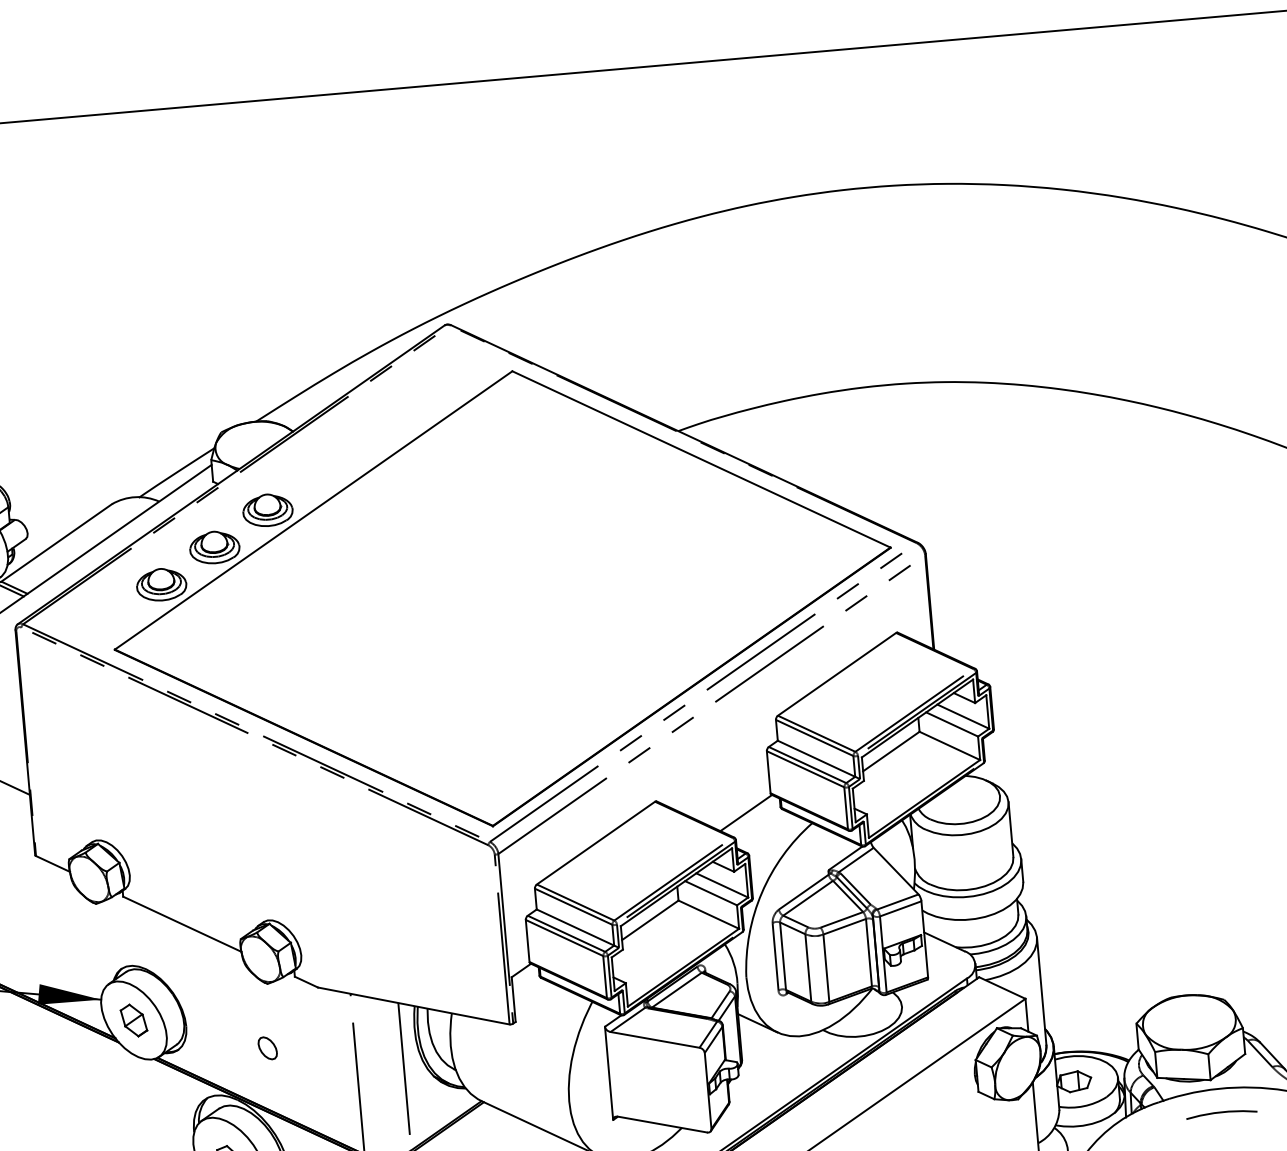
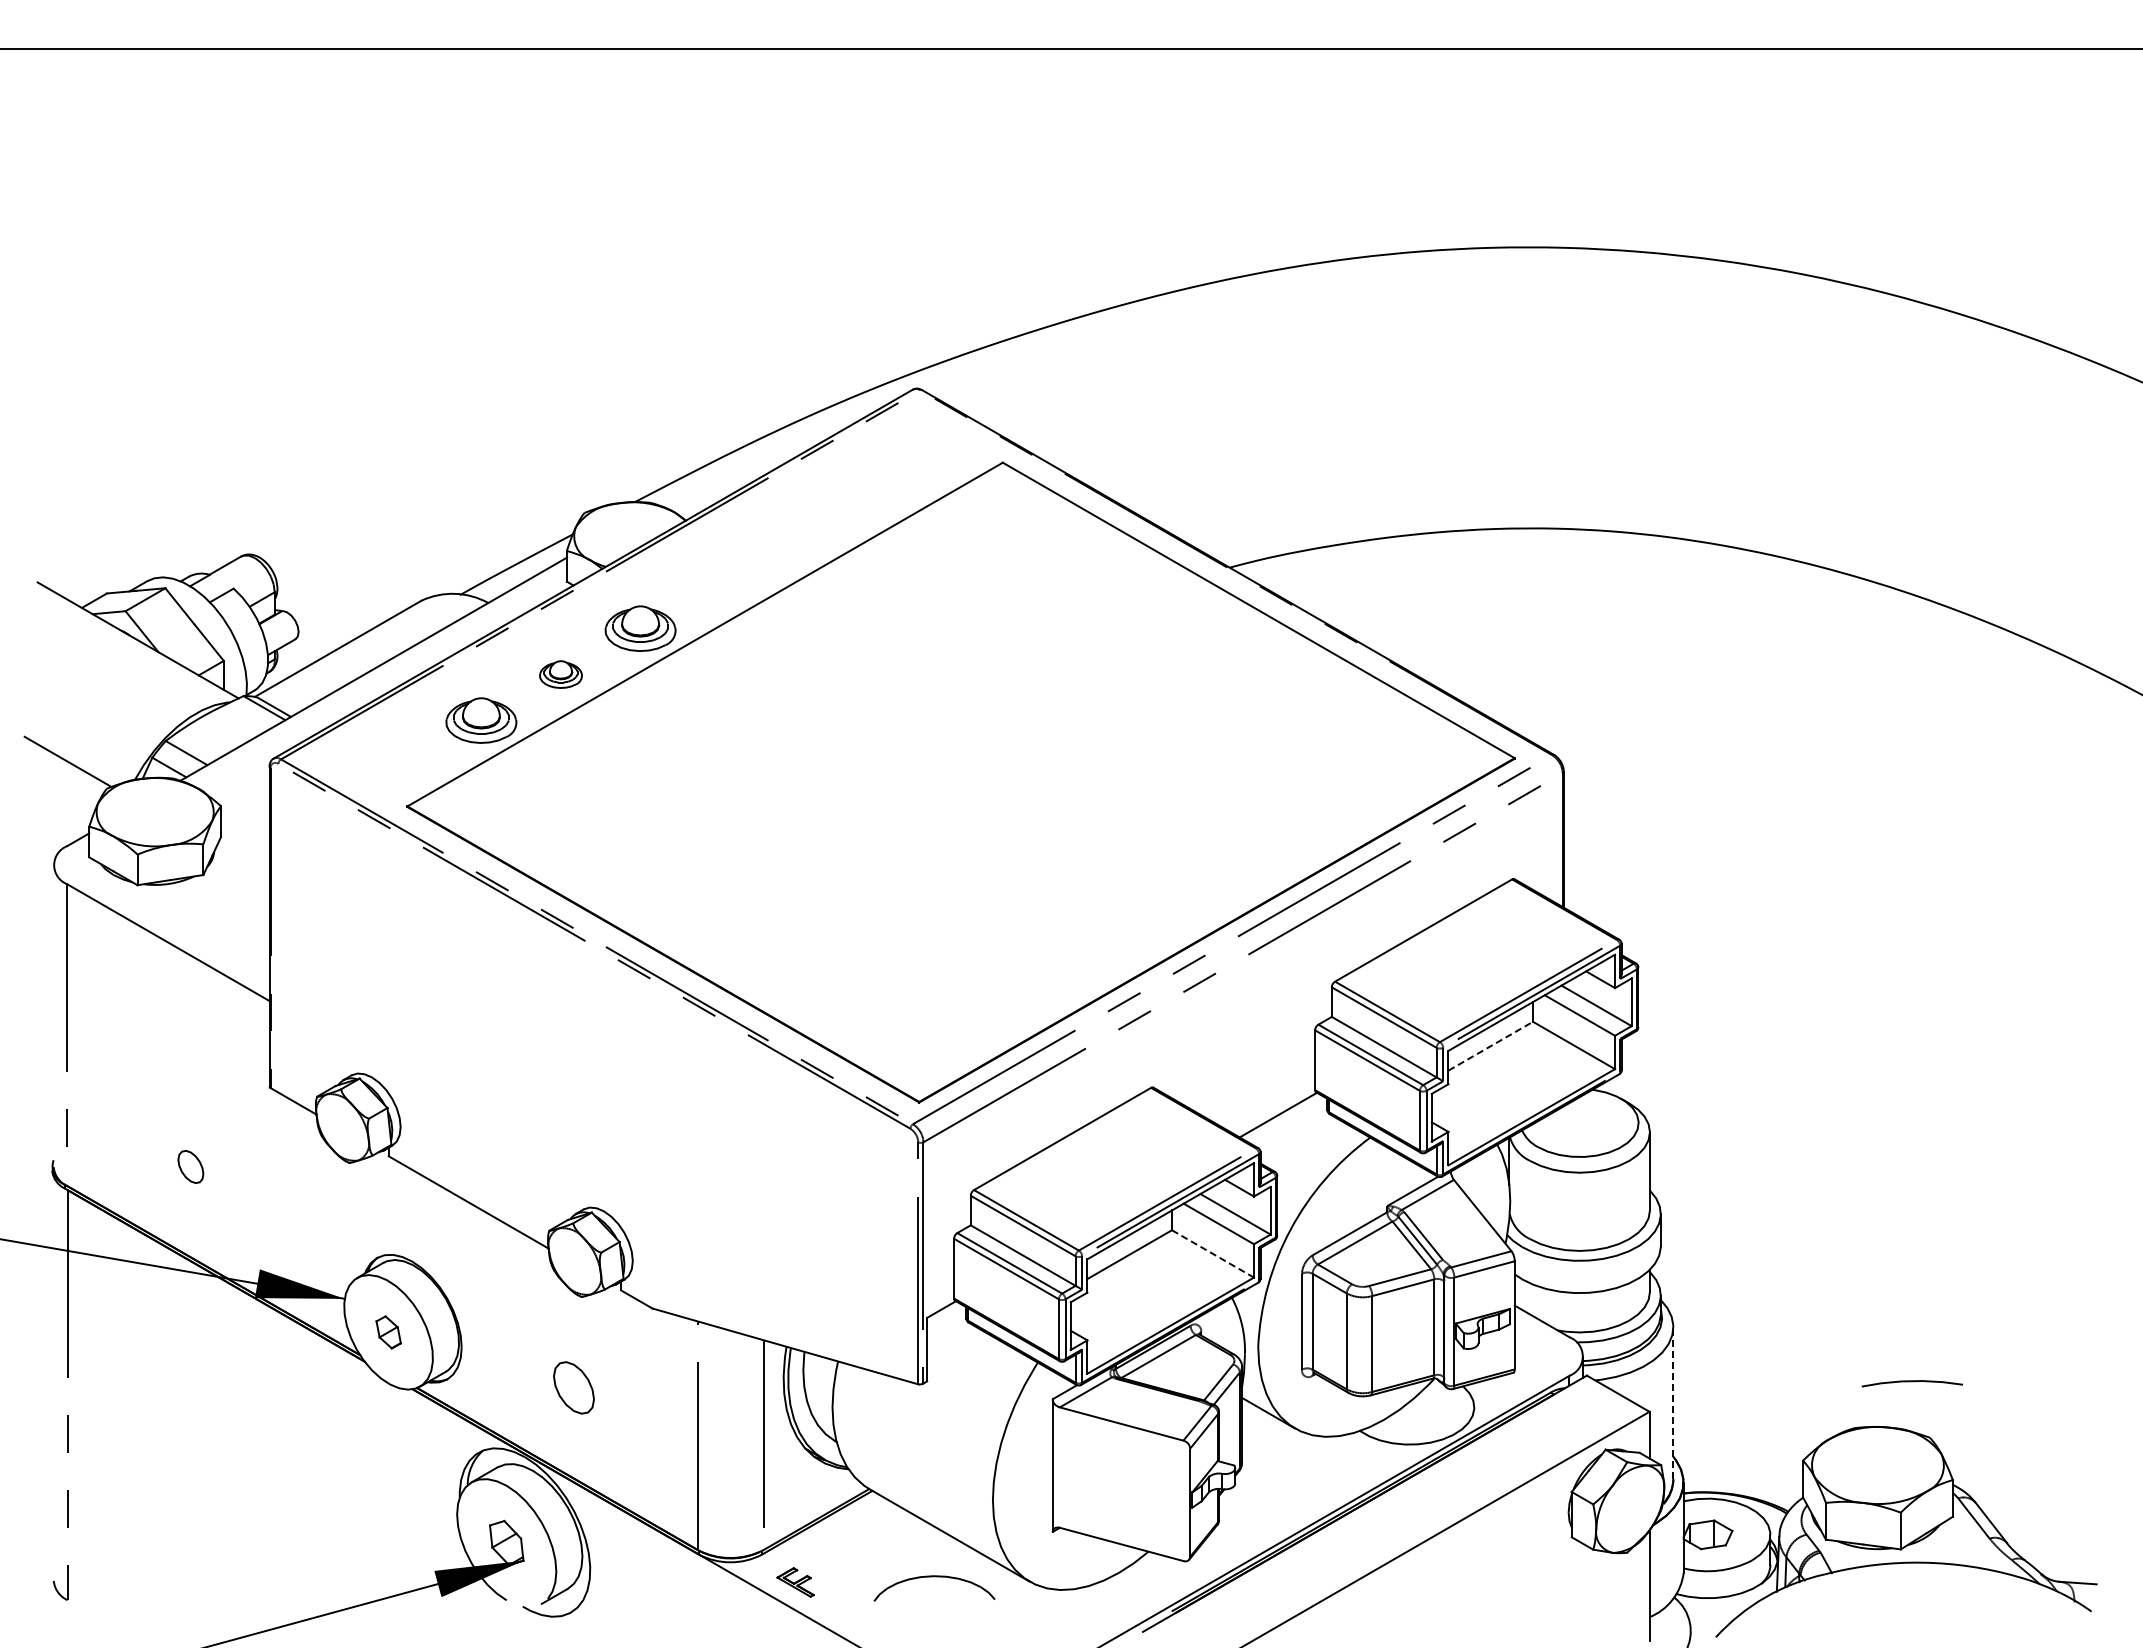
part: (214, 547) -> (560, 674), size x0.6
line: (891, 751) -> (1490, 1046), solid -> dashed
line: (709, 915) -> (1213, 1254), solid -> dashed
line: (1041, 991) -> (1673, 1403), solid -> dashed
part: (133, 1020) -> (388, 1332), size x0.7
part: (267, 1048) -> (573, 1388), size x1.6
curve: (1221, 1113) -> (1912, 1382), moved

